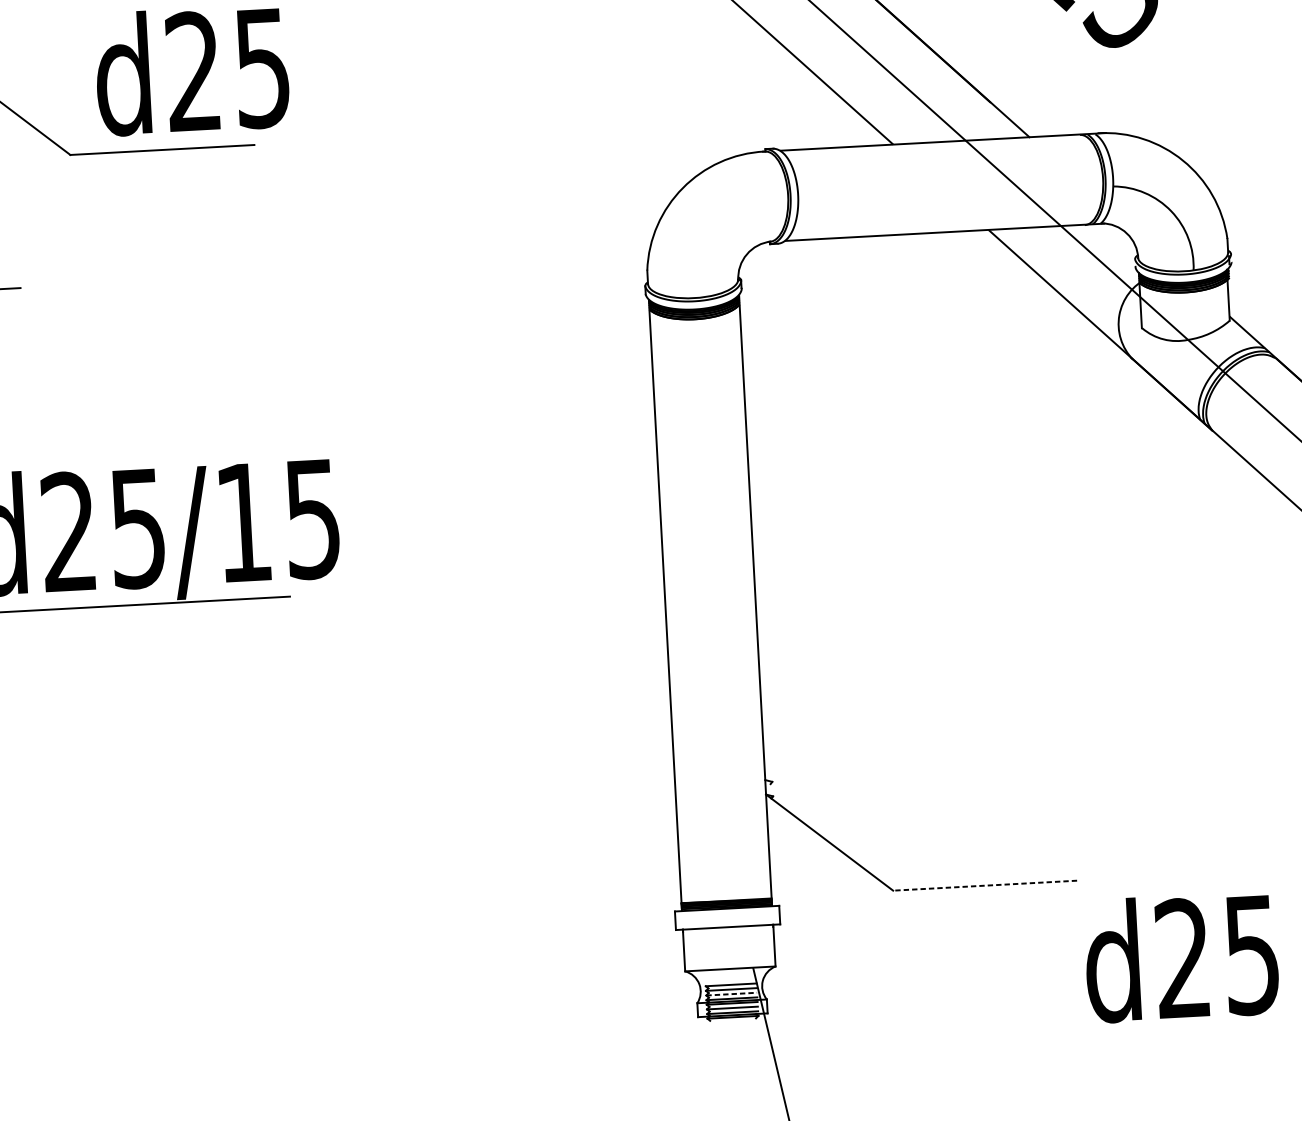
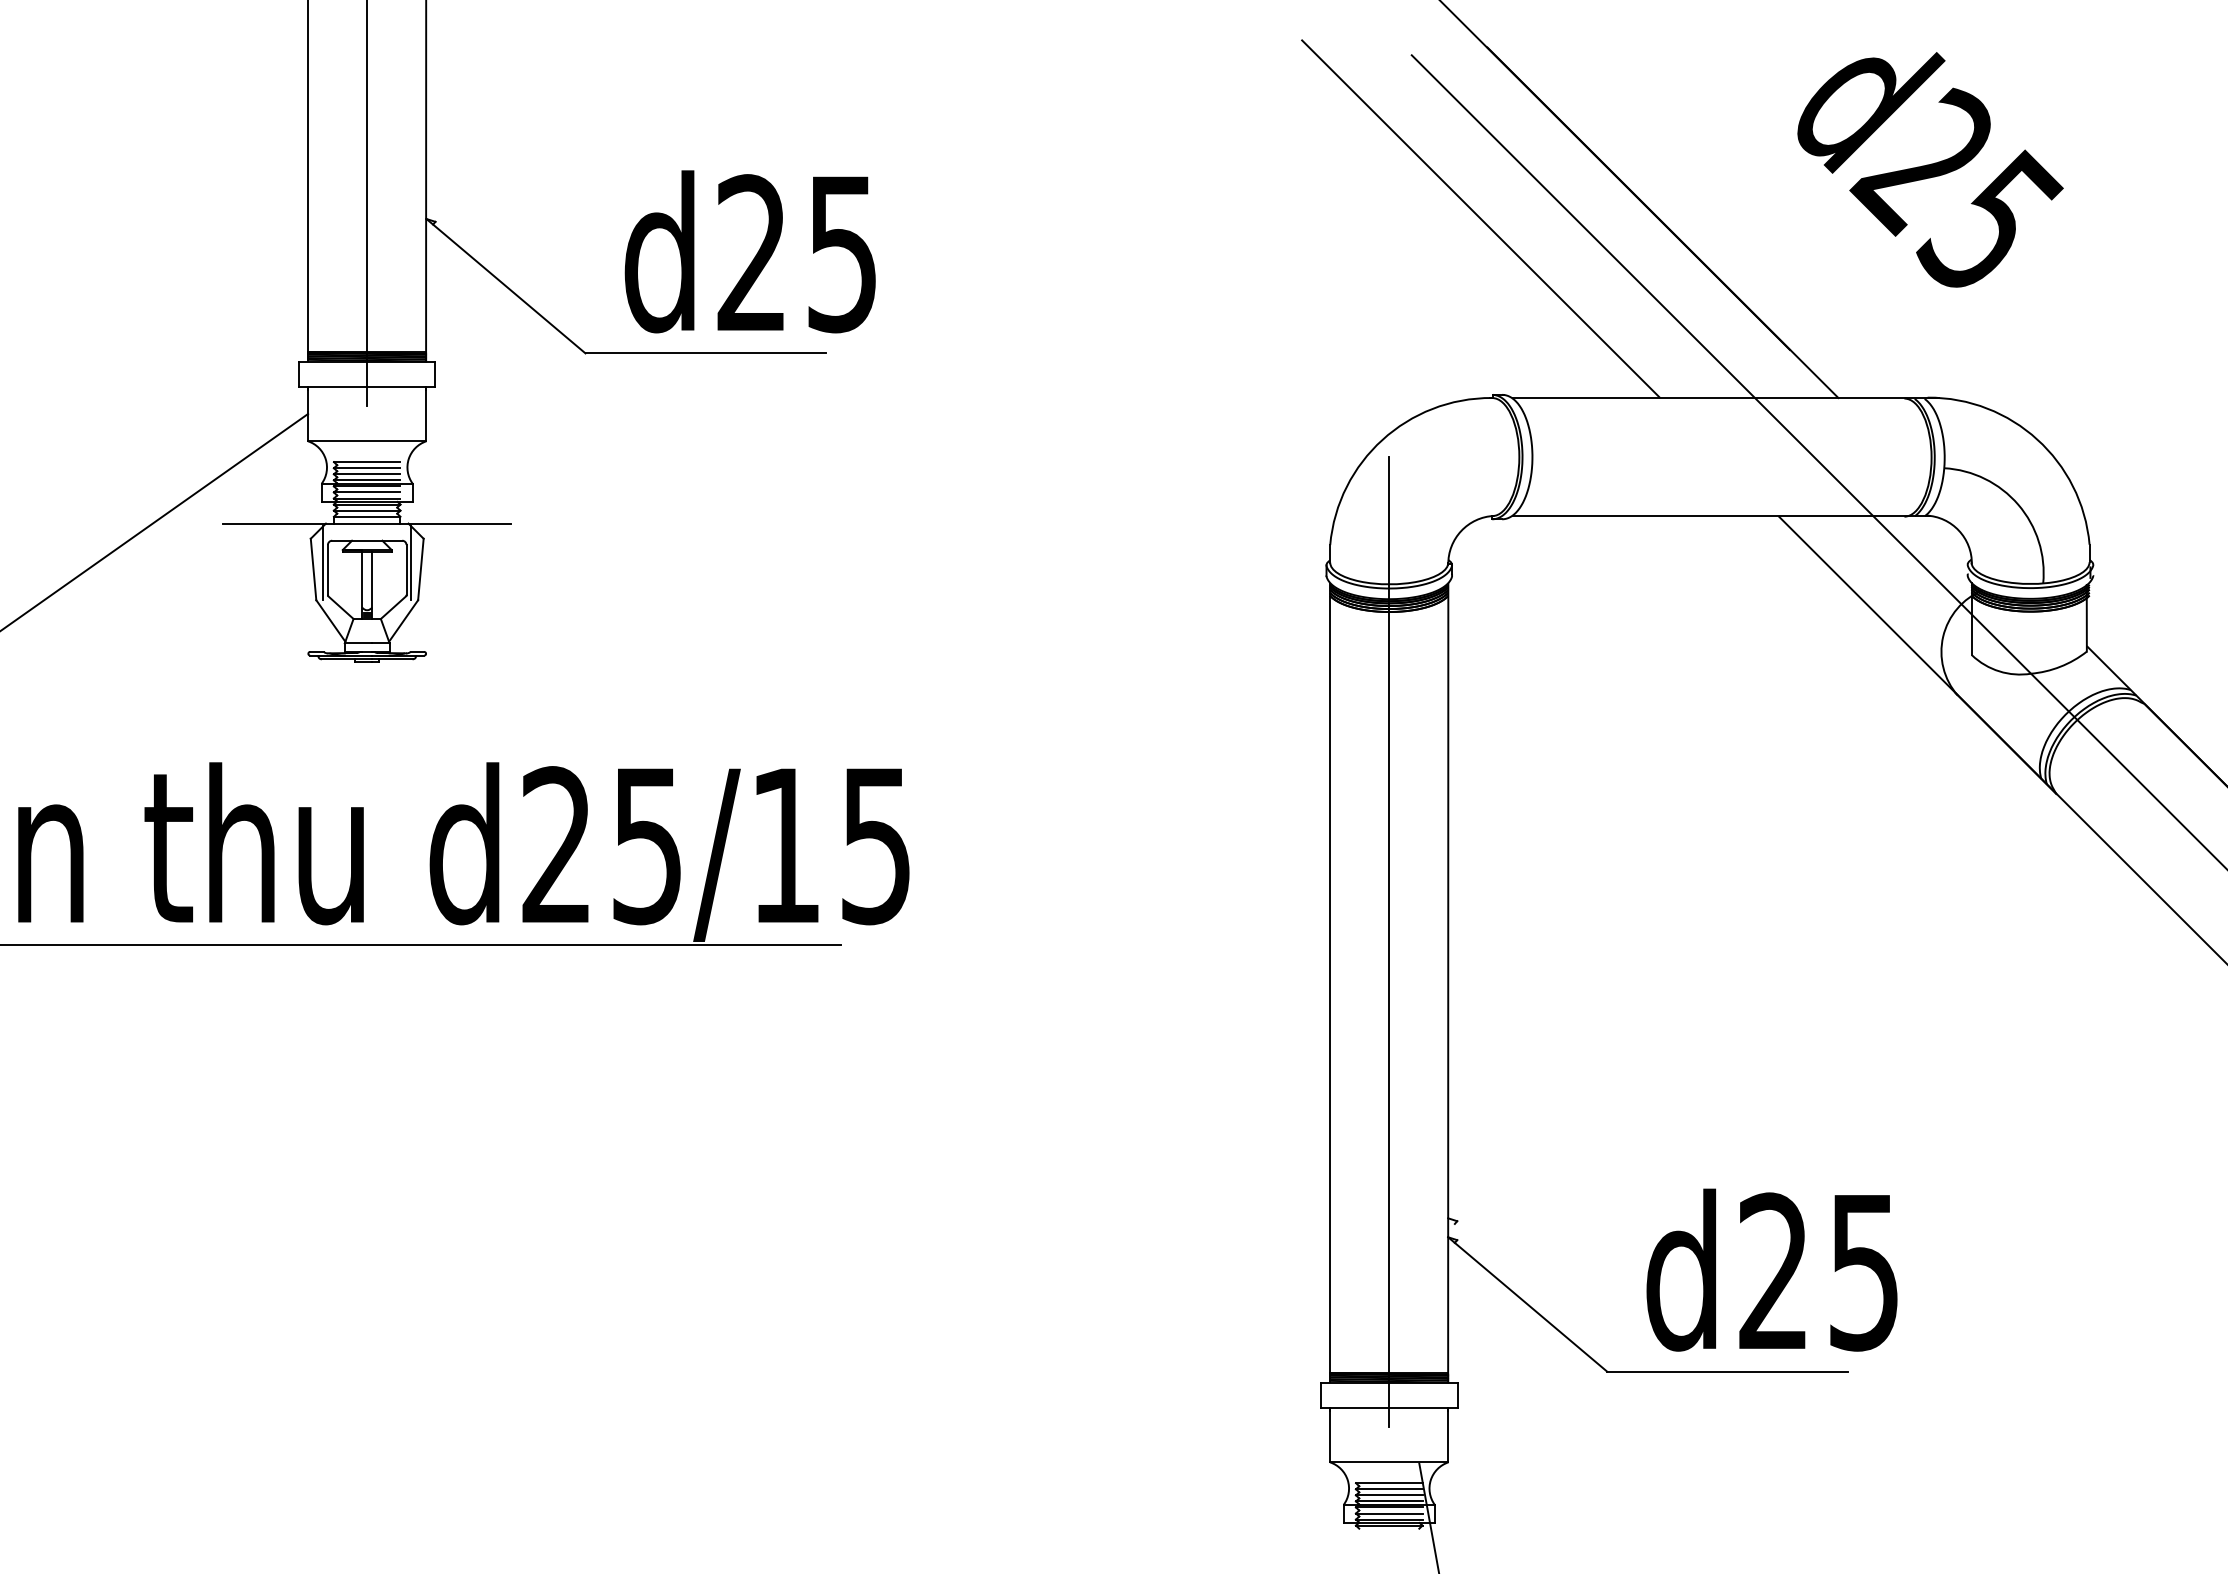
line: (708, 571) -> (1389, 941), added
line: (985, 885) -> (1727, 1371), dashed -> solid
text: (1181, 956) -> (1771, 1269), moved
line: (731, 994) -> (1389, 1495), dashed -> solid

